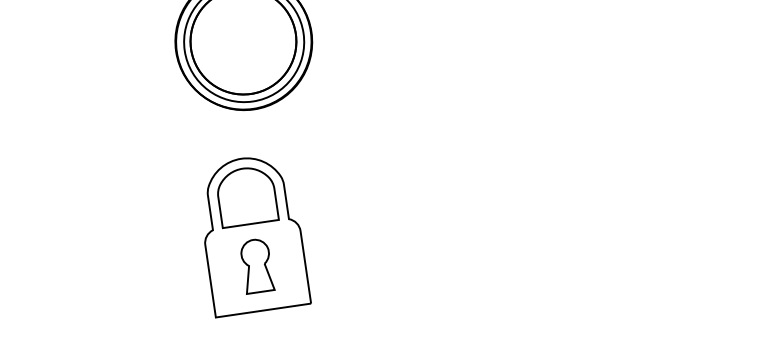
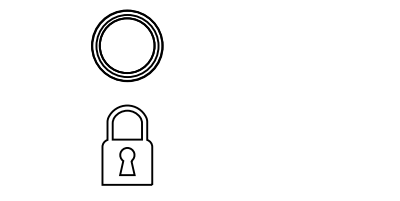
part: (252, 233) -> (127, 144), moved

